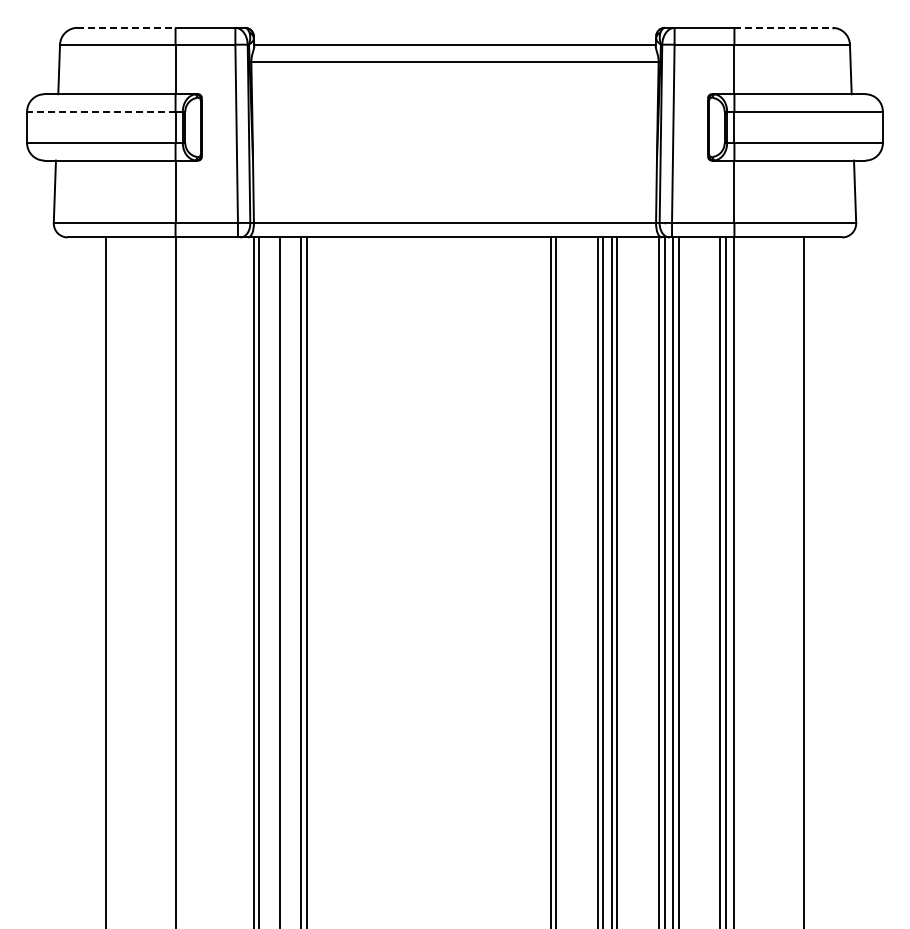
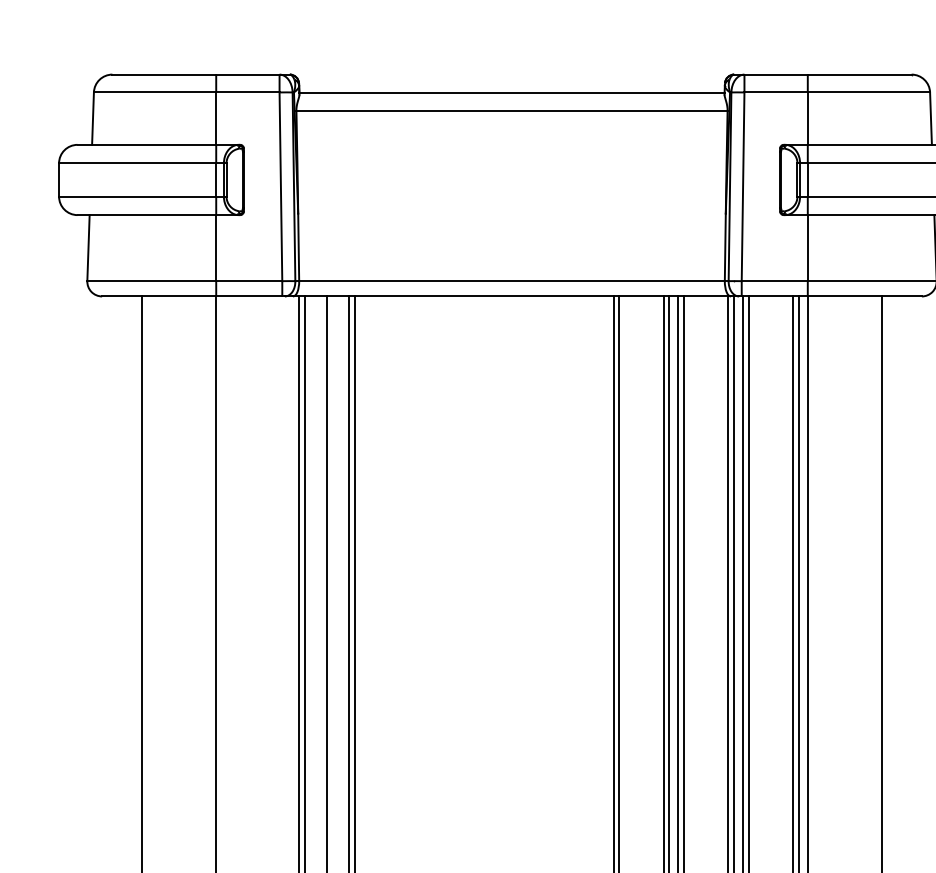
line: (127, 27) -> (165, 74), dashed -> solid
line: (783, 27) -> (859, 74), dashed -> solid
line: (100, 111) -> (136, 163), dashed -> solid

